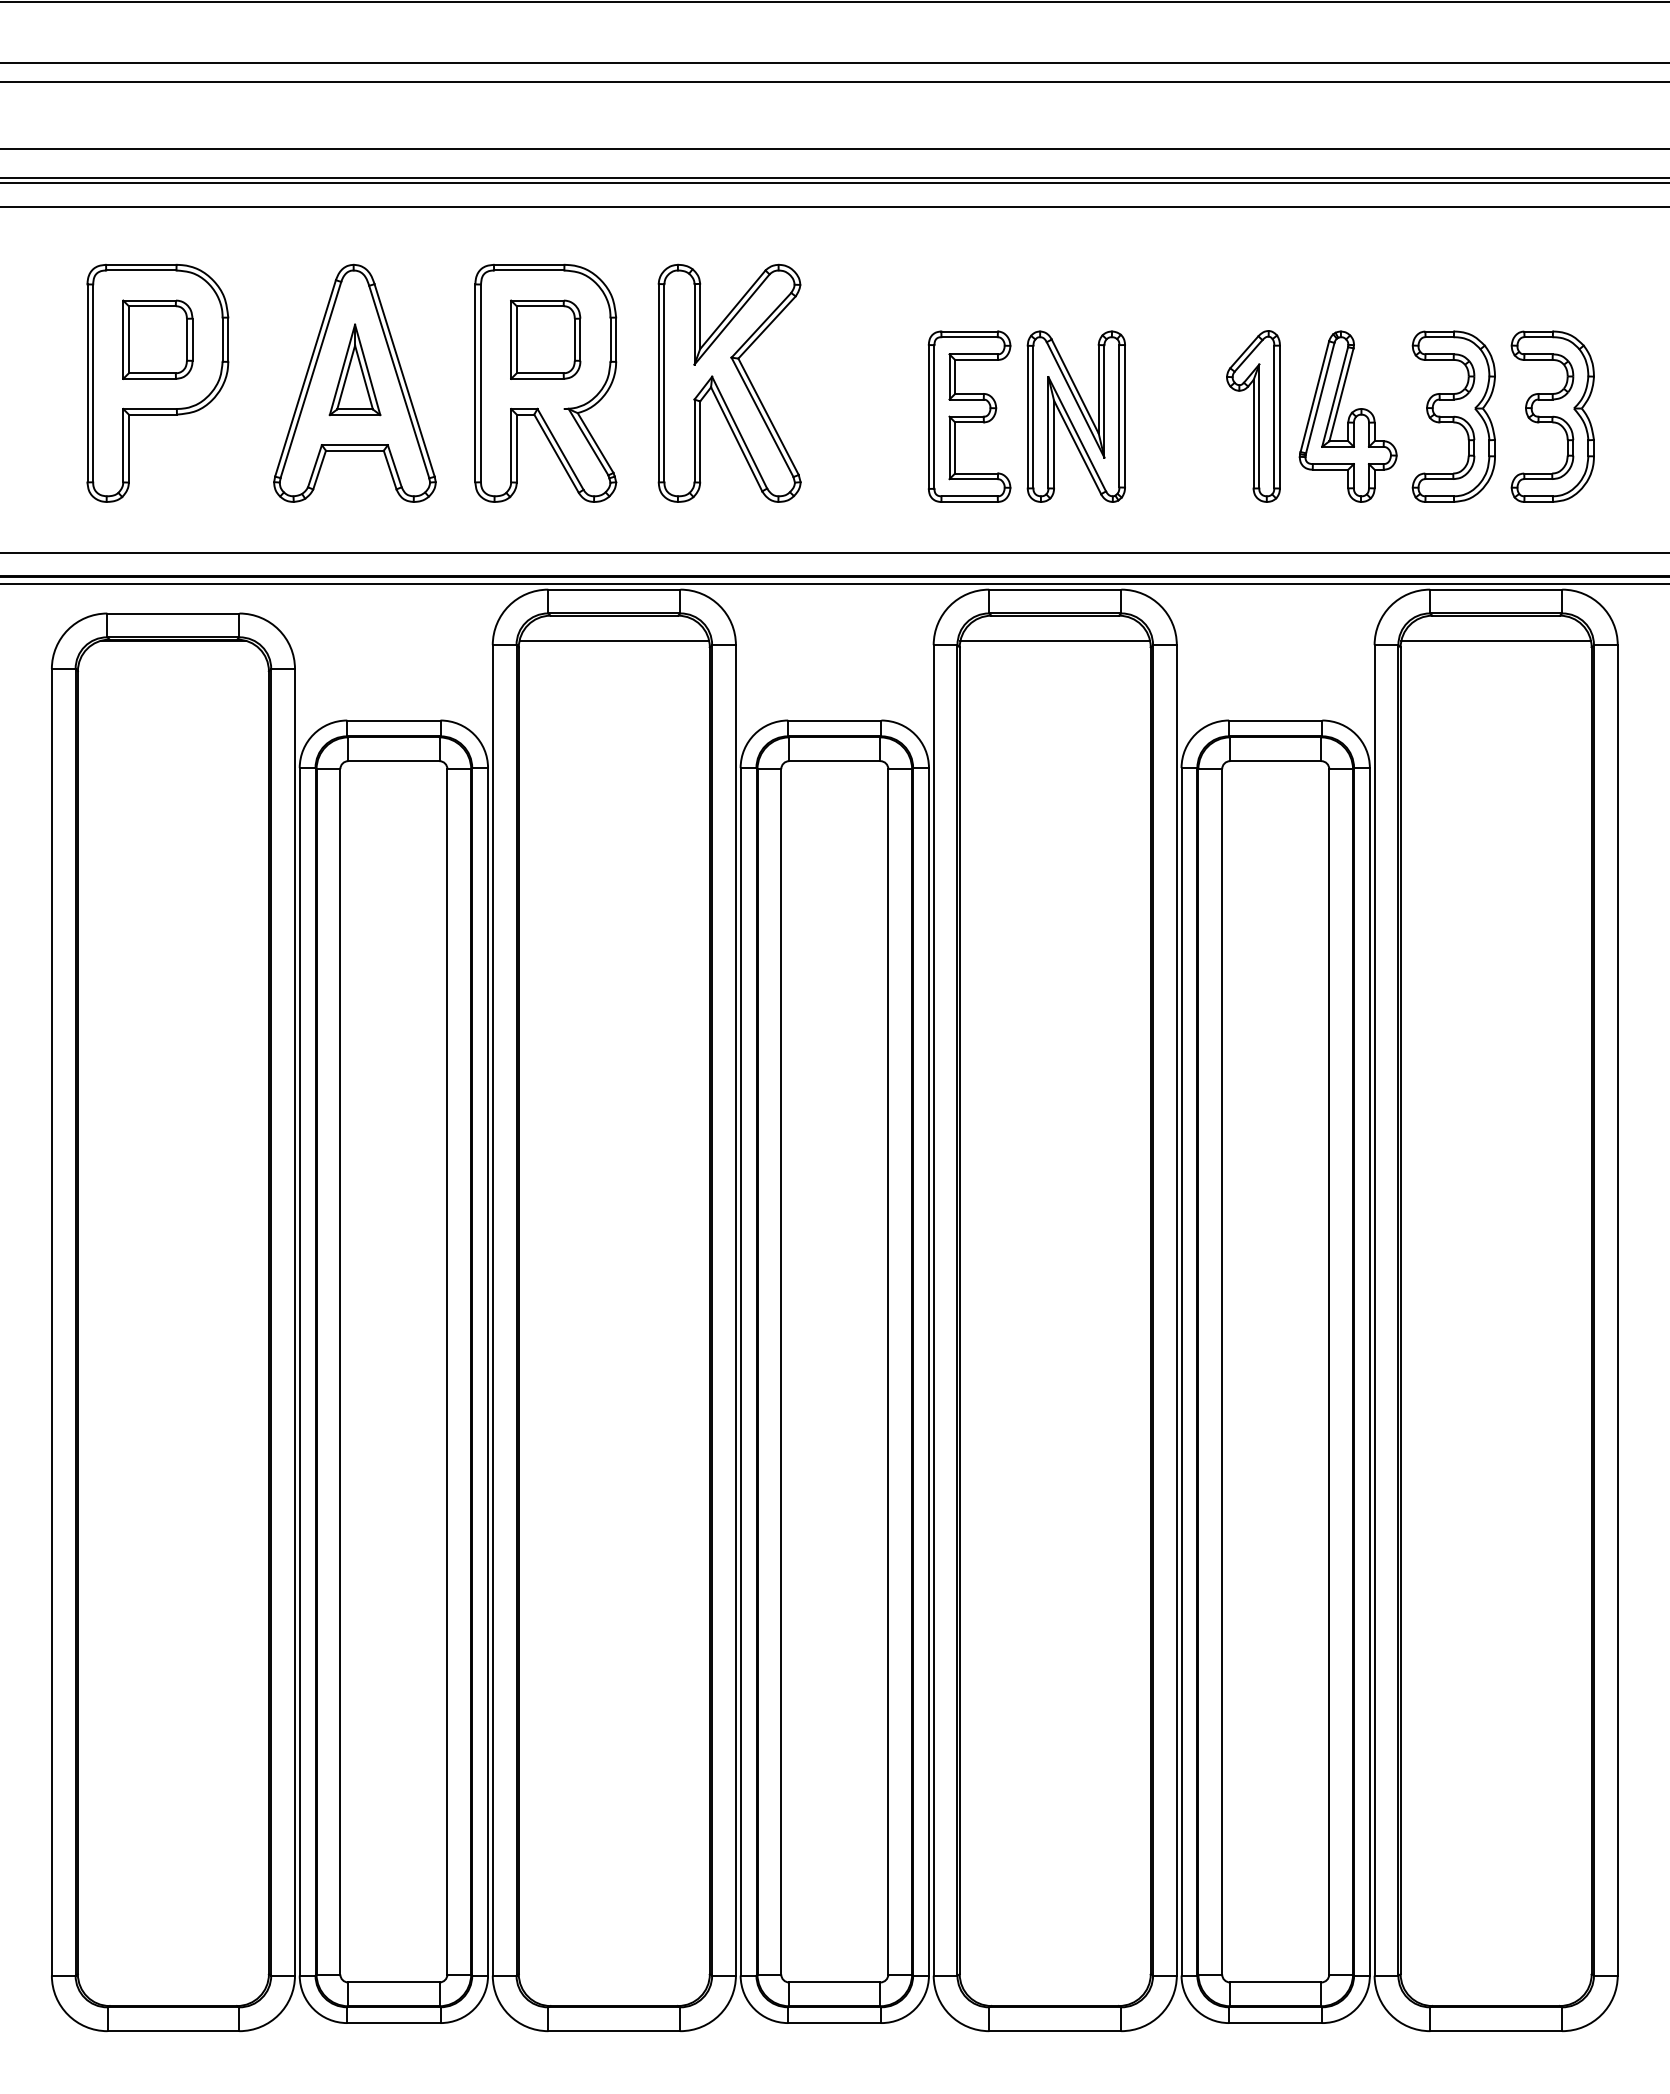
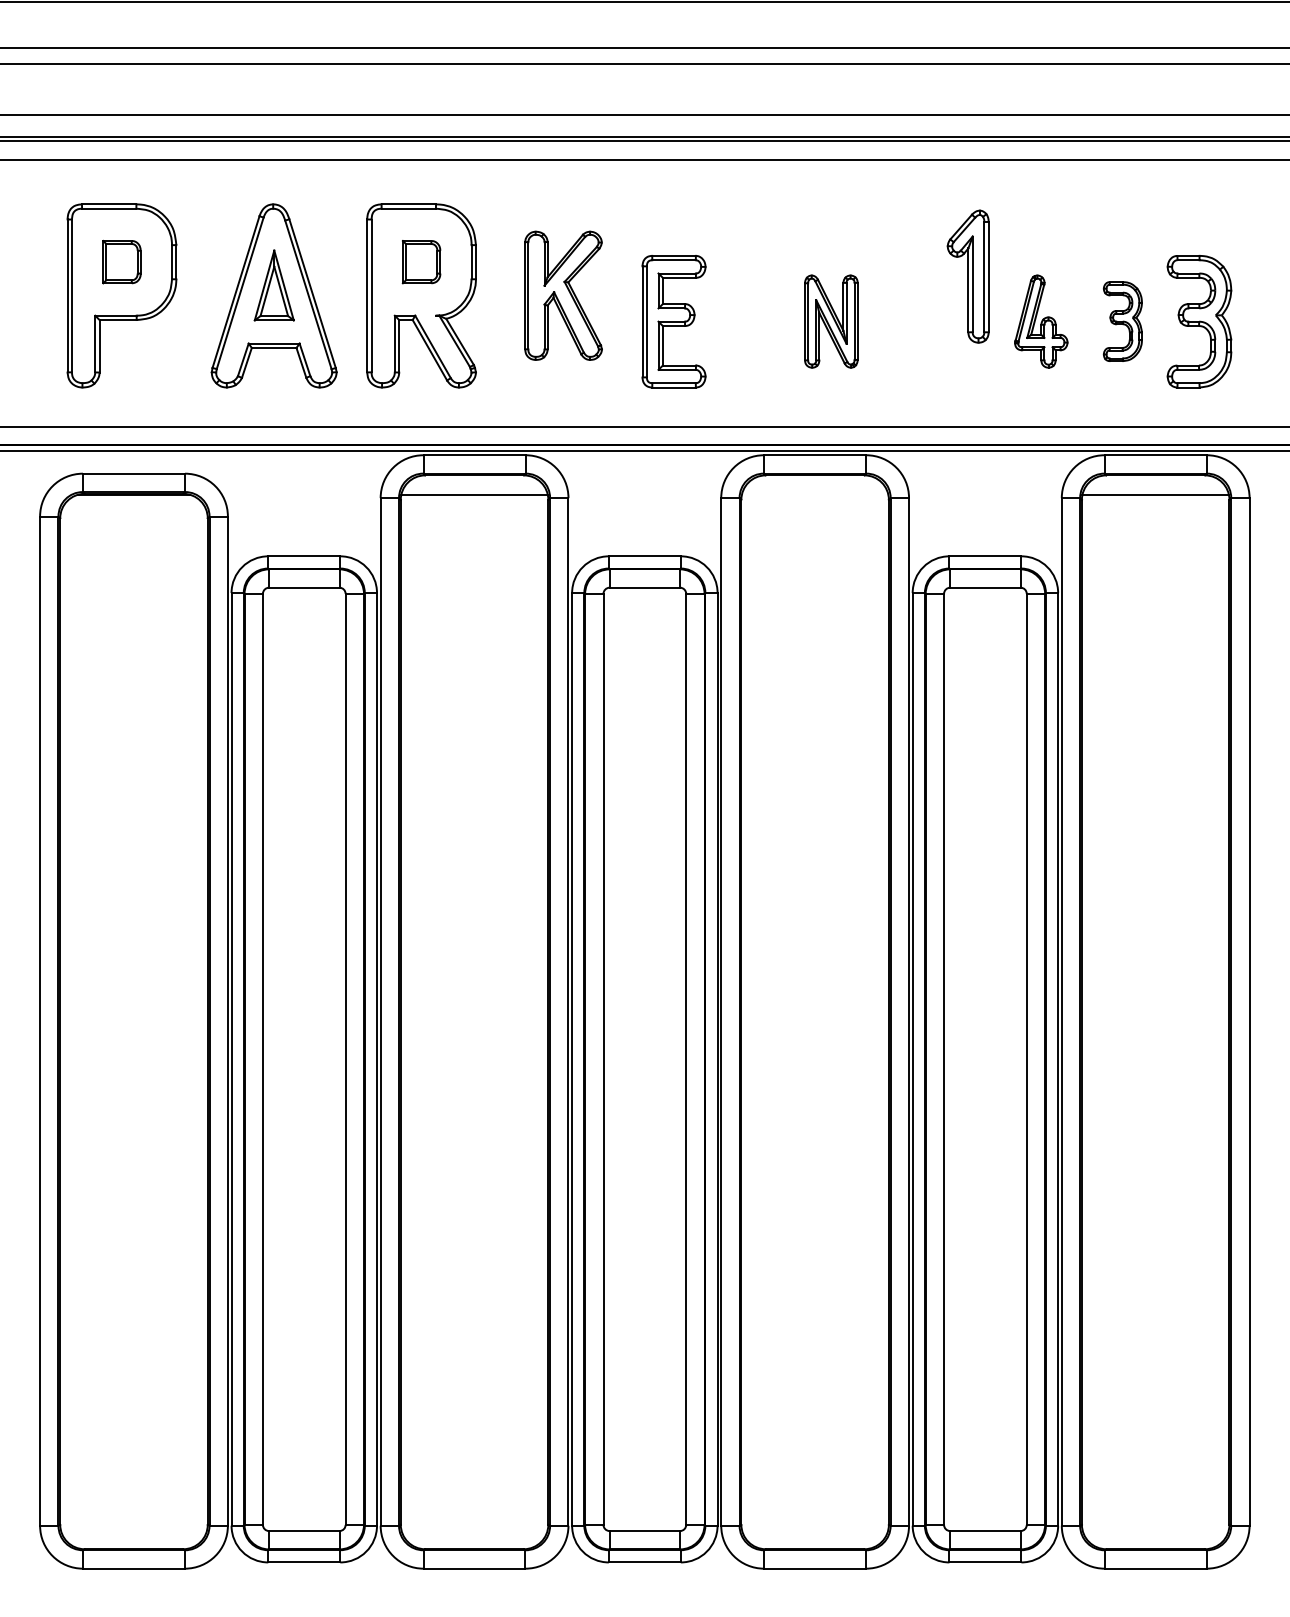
part: (157, 339) -> (121, 262), size x0.7
part: (545, 339) -> (421, 262), size x0.7
part: (729, 382) -> (563, 295), size x0.7
part: (969, 416) -> (673, 321), moved
part: (1075, 416) -> (830, 321), size x0.7
part: (1253, 416) -> (968, 276), moved
part: (1347, 416) -> (1040, 321), size x0.7
part: (1453, 416) -> (1122, 321), size x0.6
line: (1055, 640) -> (815, 494), removed

